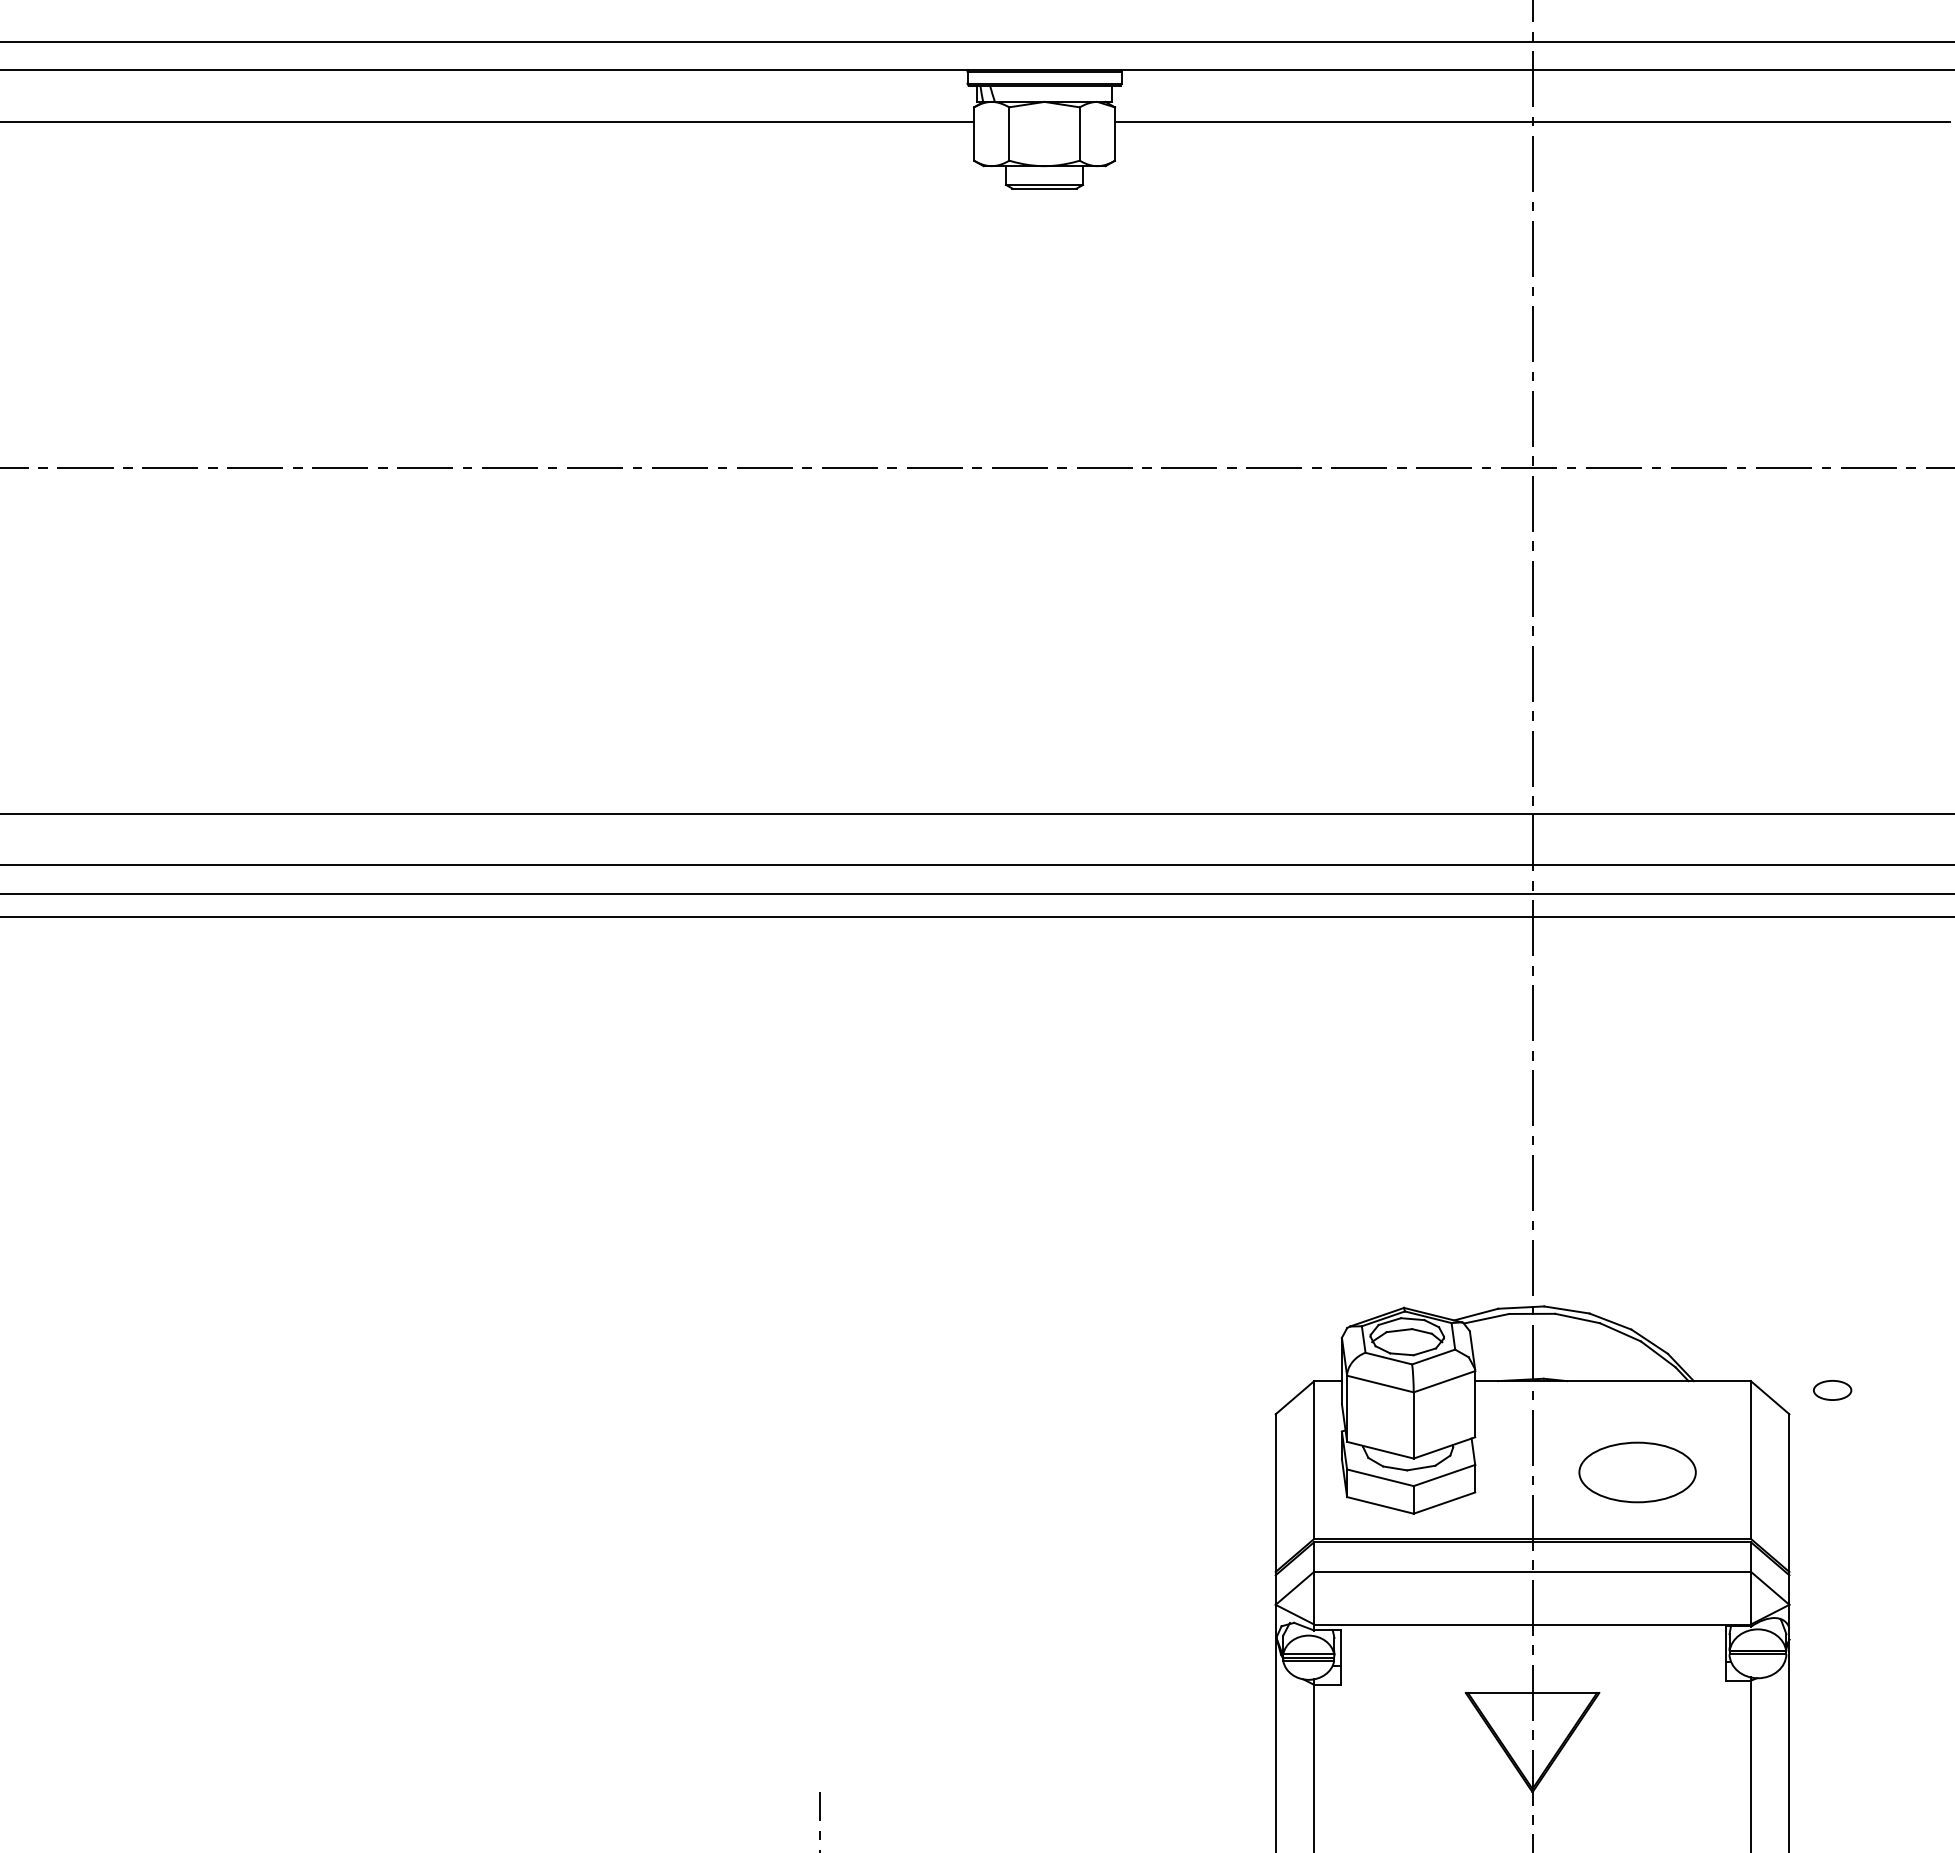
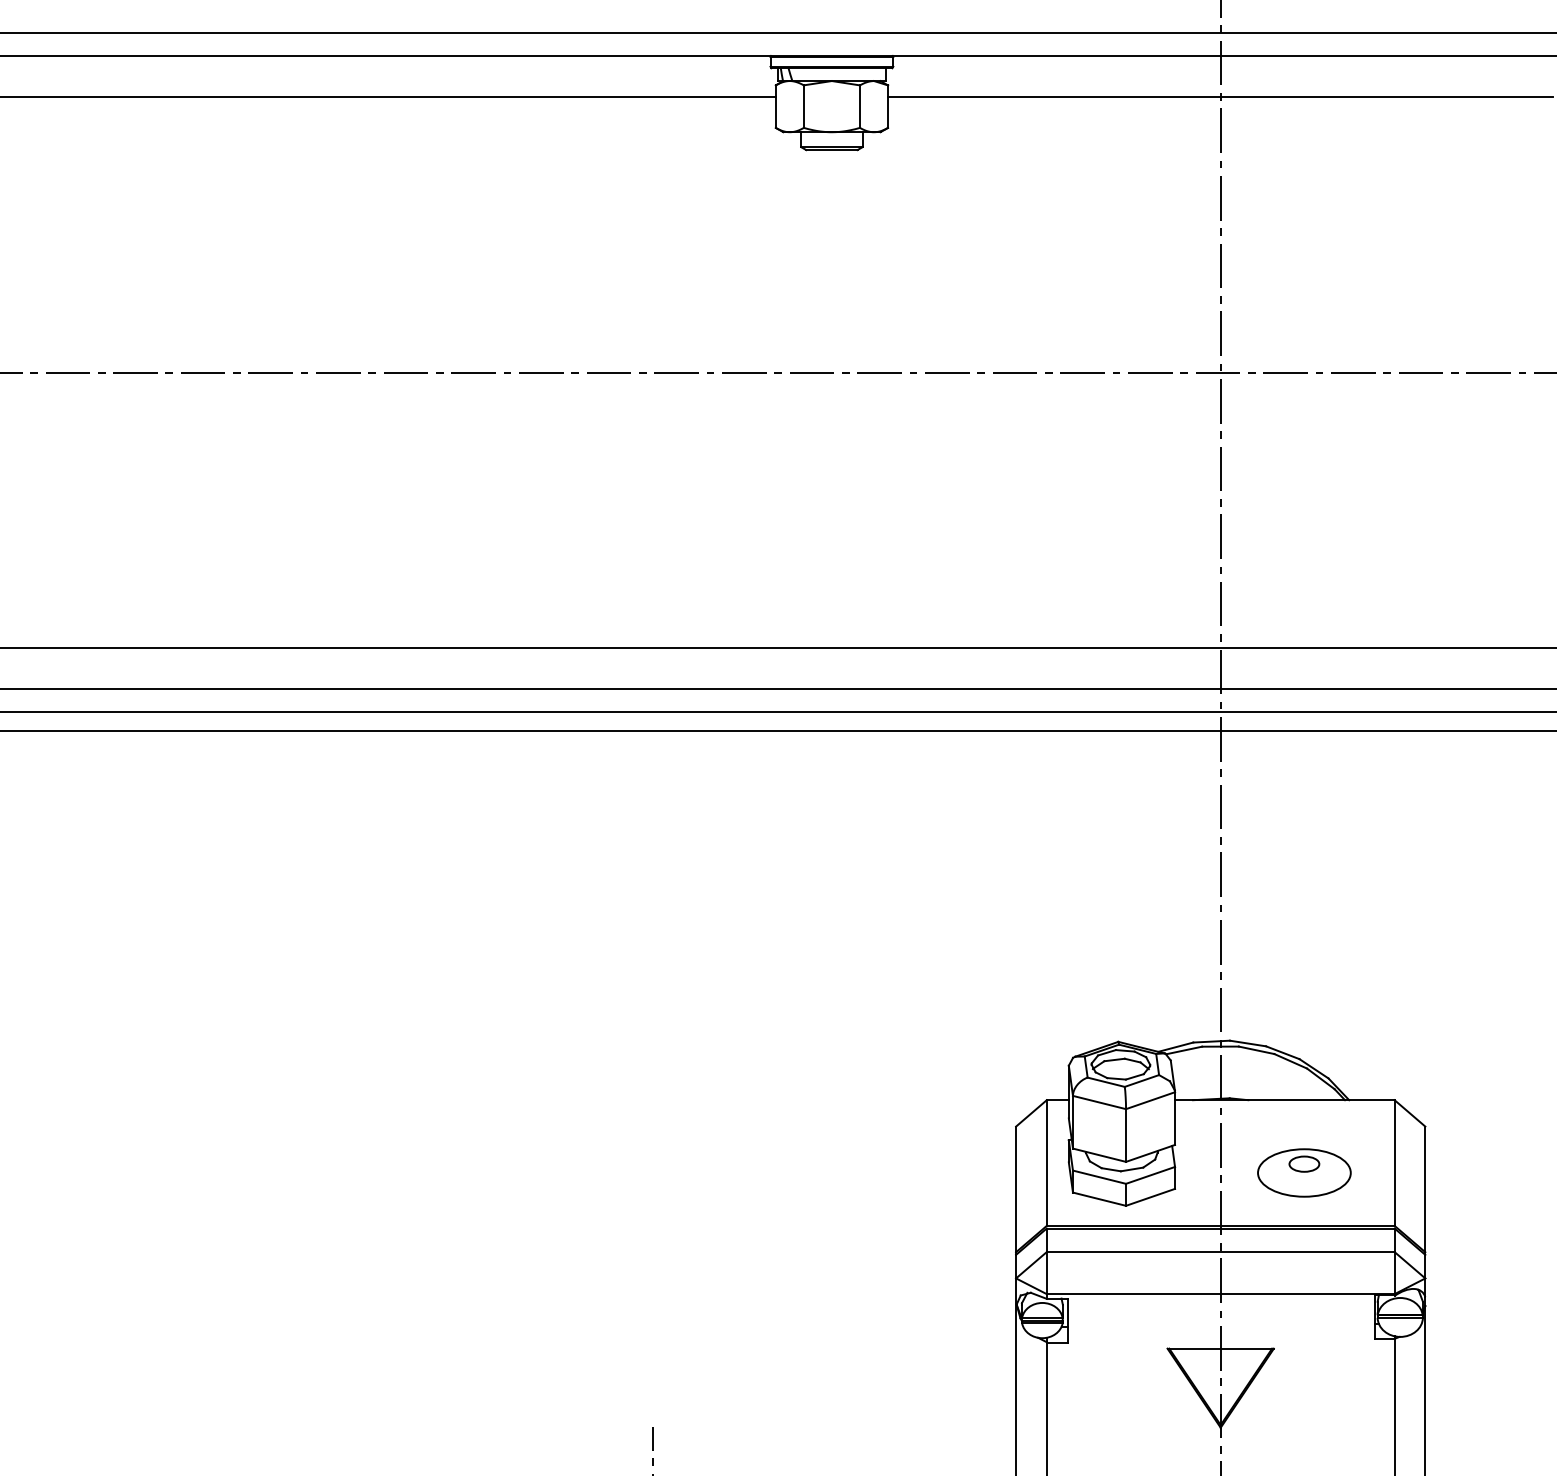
part: (1832, 1390) -> (1304, 1164), moved

